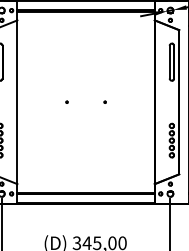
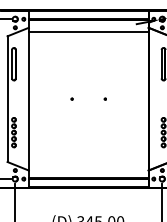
line: (85, 25) -> (88, 32), added

